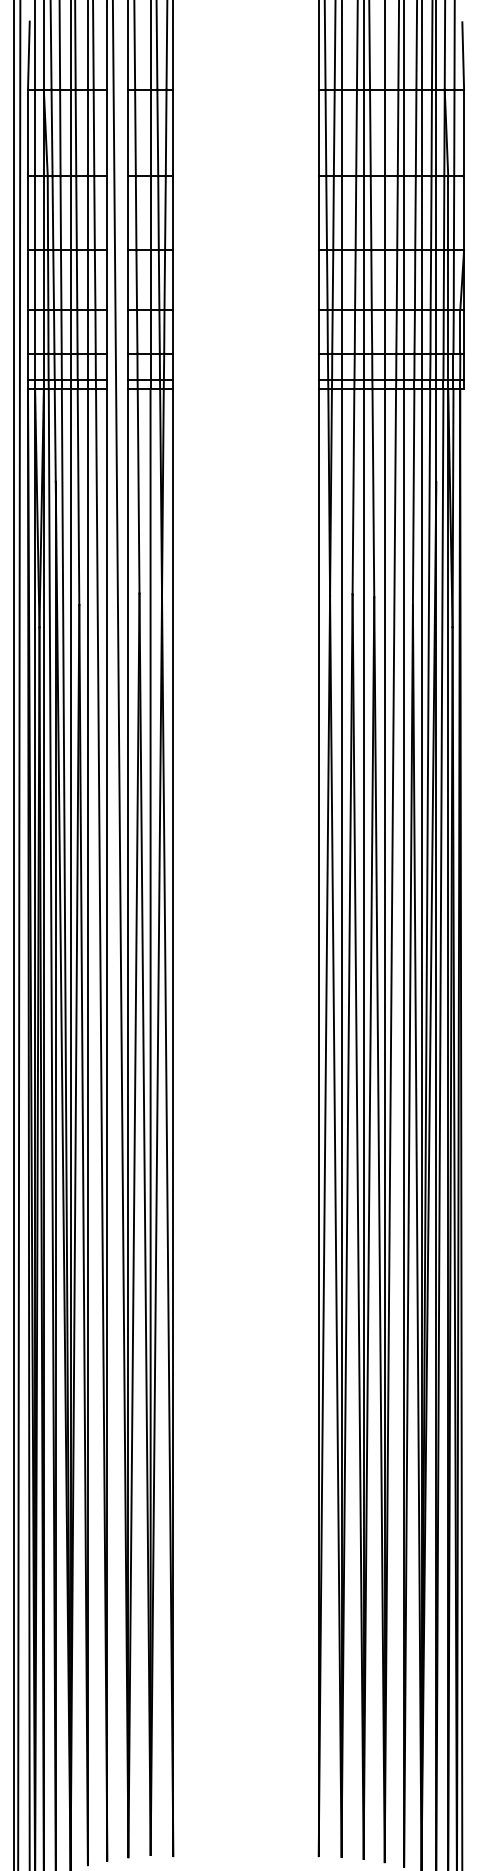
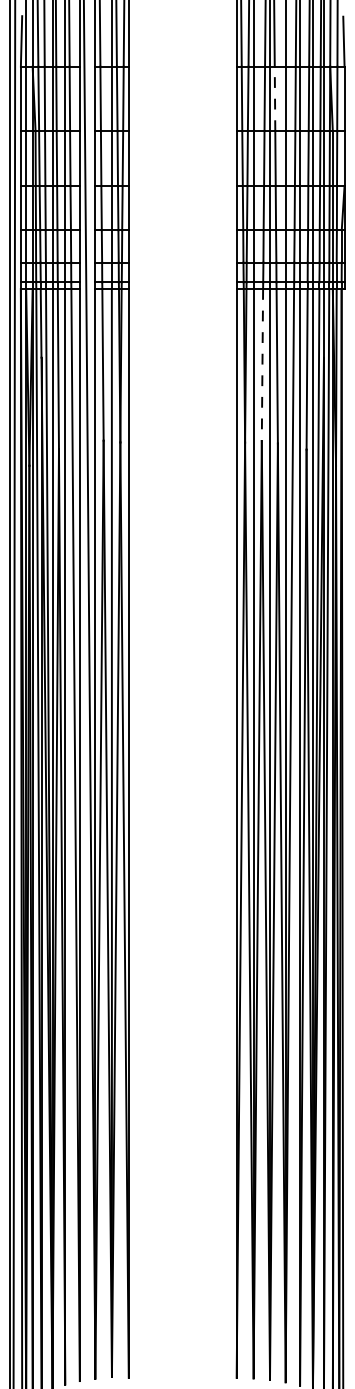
line: (371, 132) -> (275, 98), solid -> dashed
line: (353, 492) -> (262, 365), solid -> dashed

